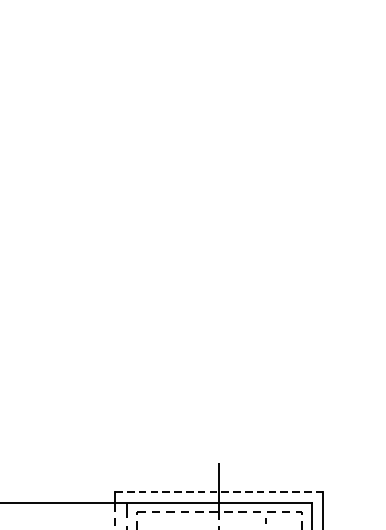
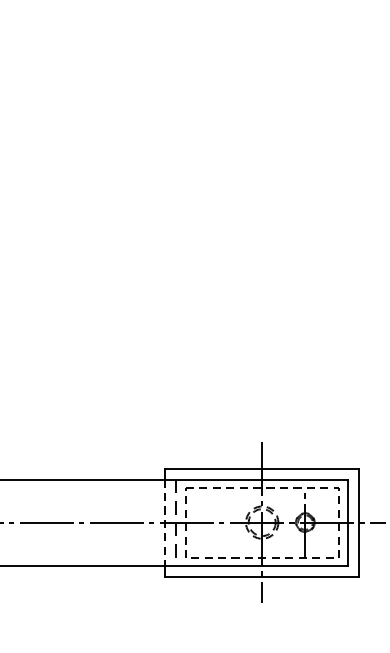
line: (219, 491) -> (262, 468), dashed -> solid

